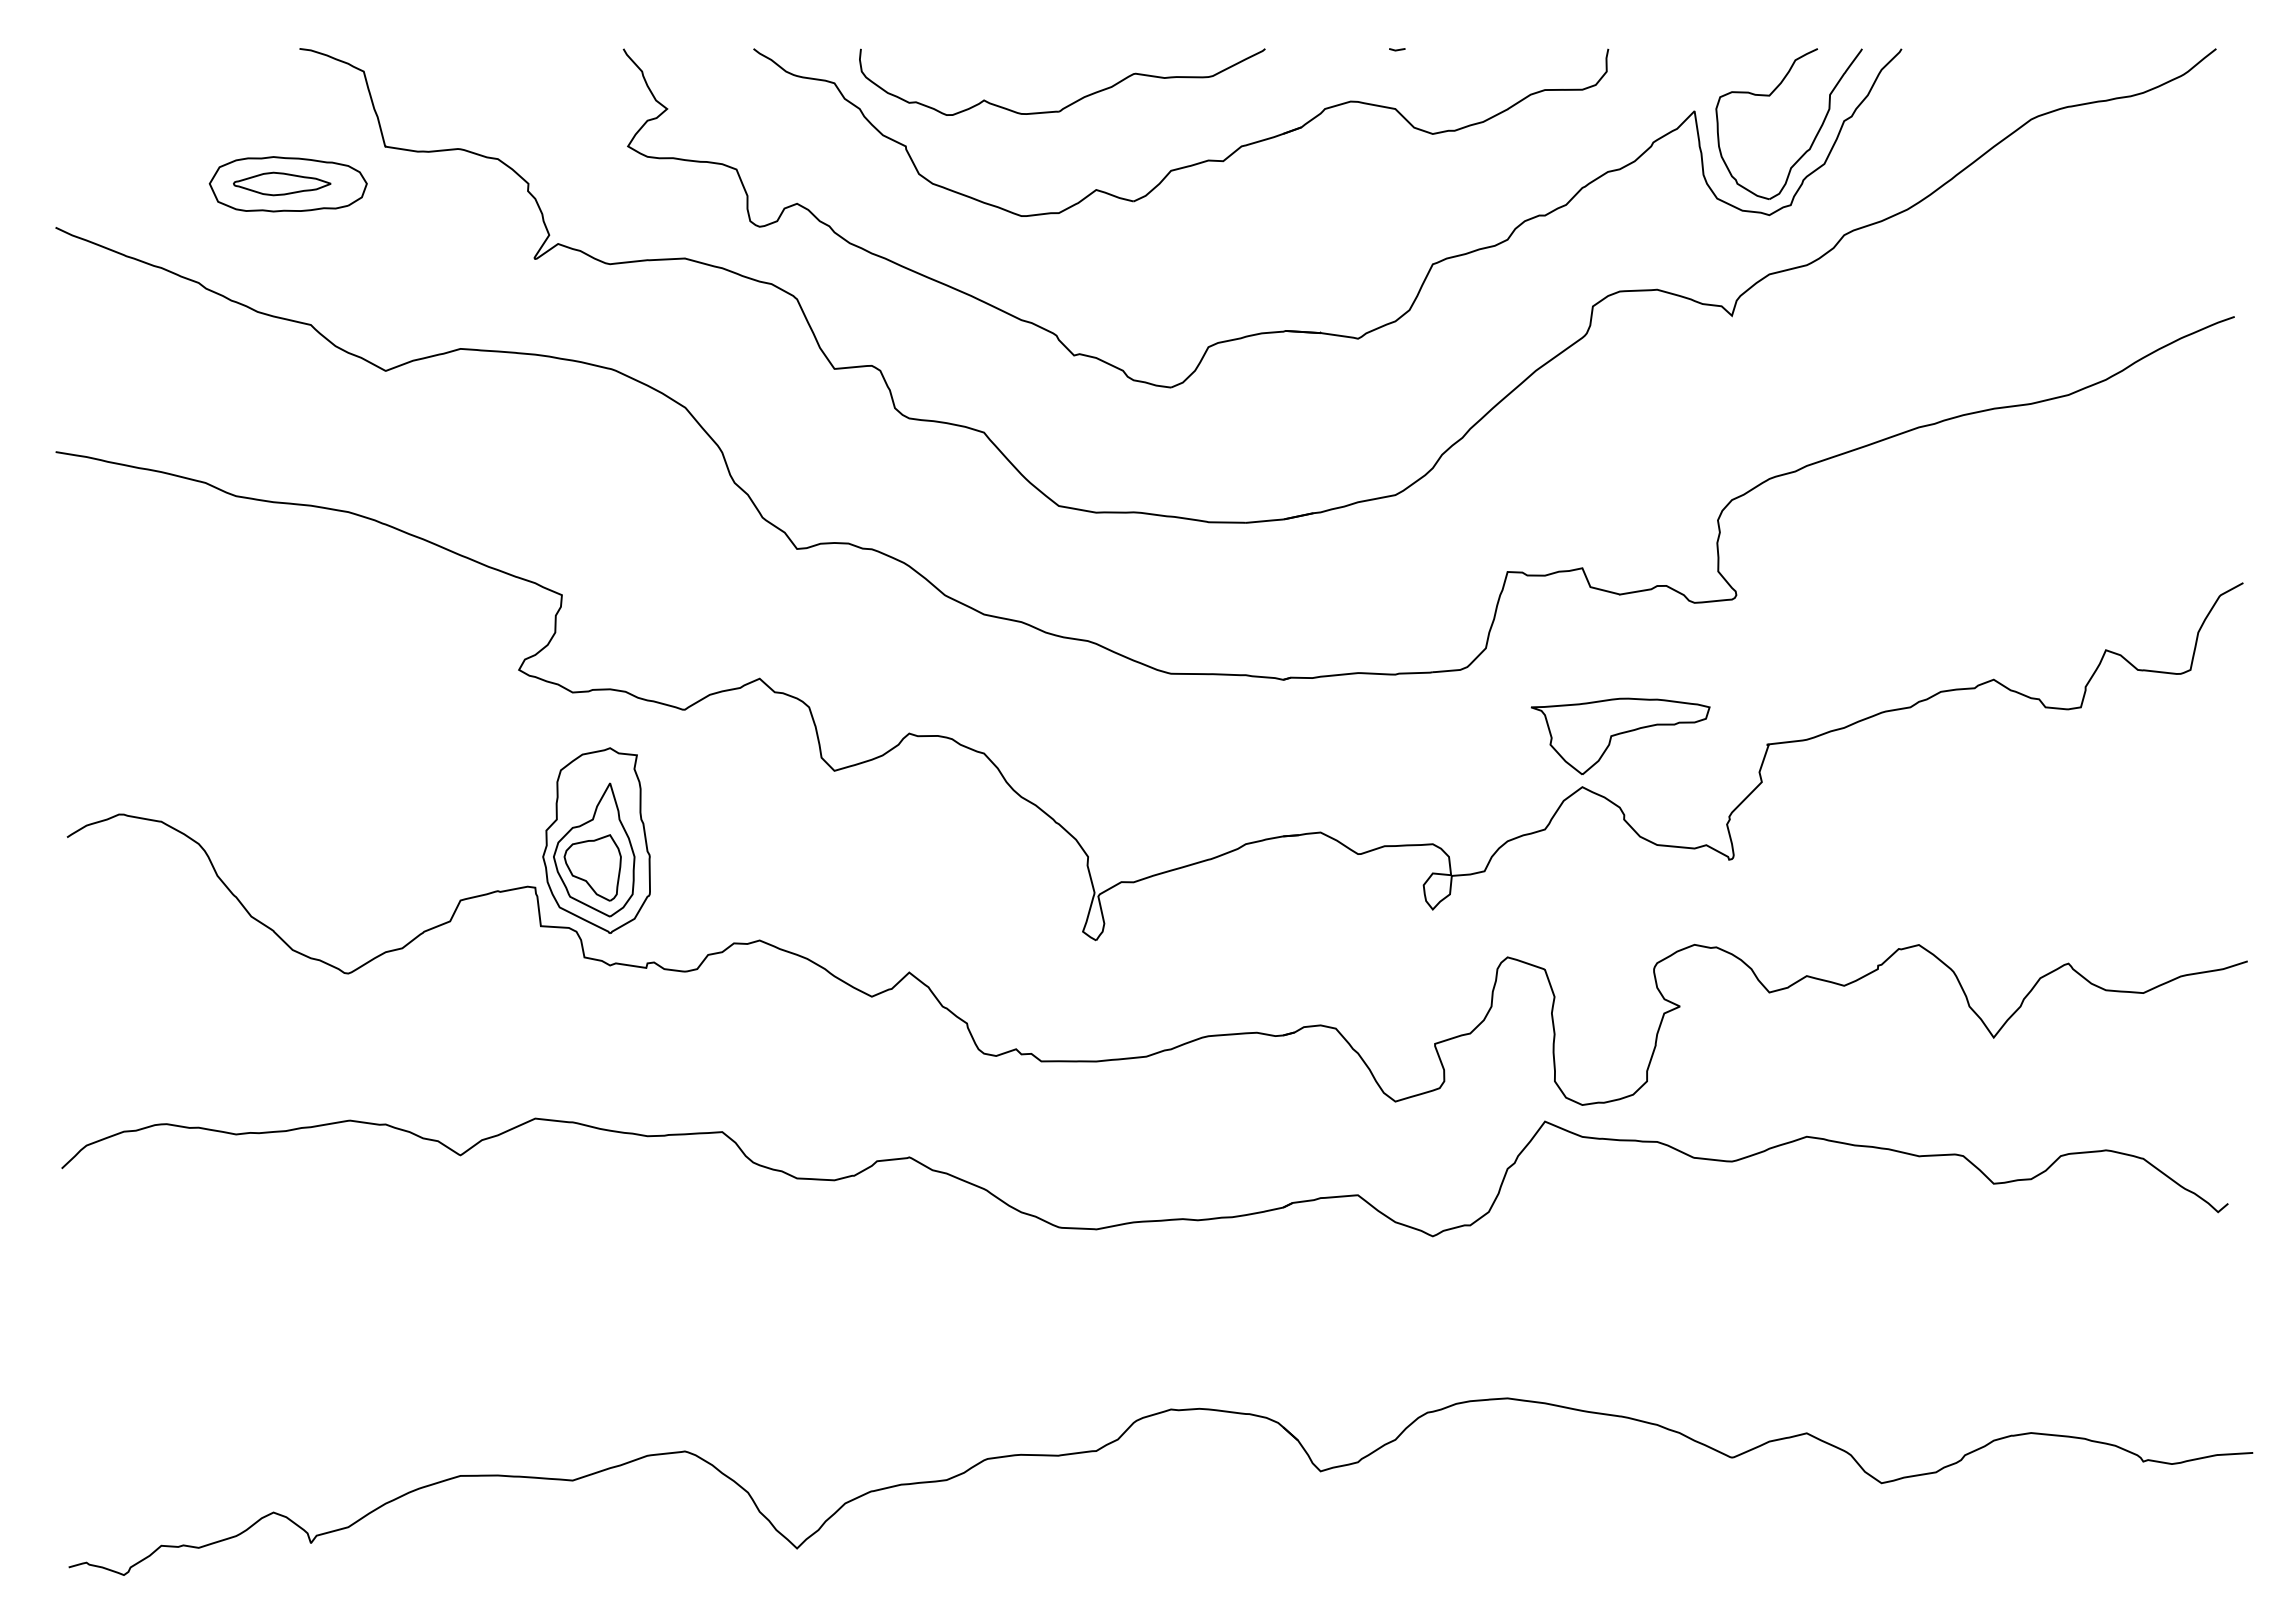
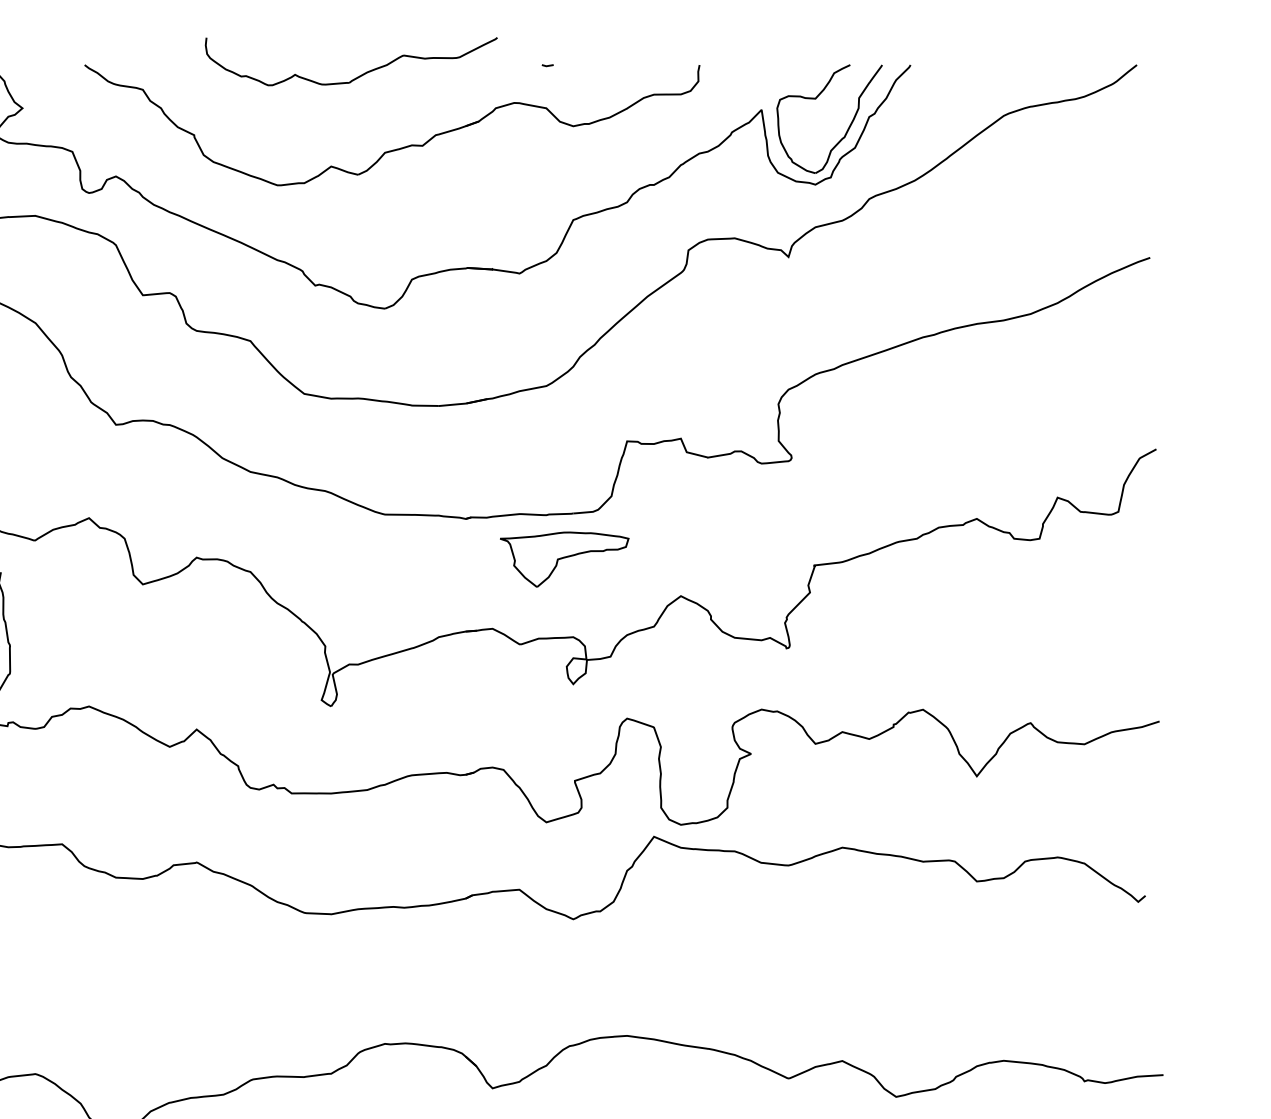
part: (1072, 102) -> (358, 76), moved
part: (1620, 736) -> (564, 559), moved

